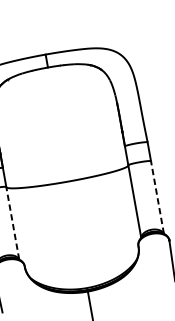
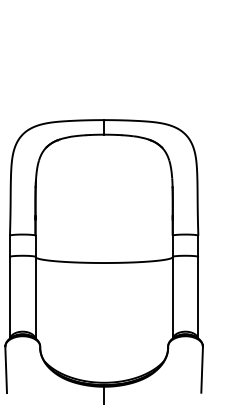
line: (157, 197) -> (198, 297), dashed -> solid
line: (12, 223) -> (35, 297), dashed -> solid

